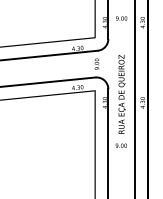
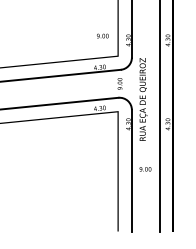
text: (121, 17) -> (102, 35), moved
text: (122, 94) -> (143, 99), moved

